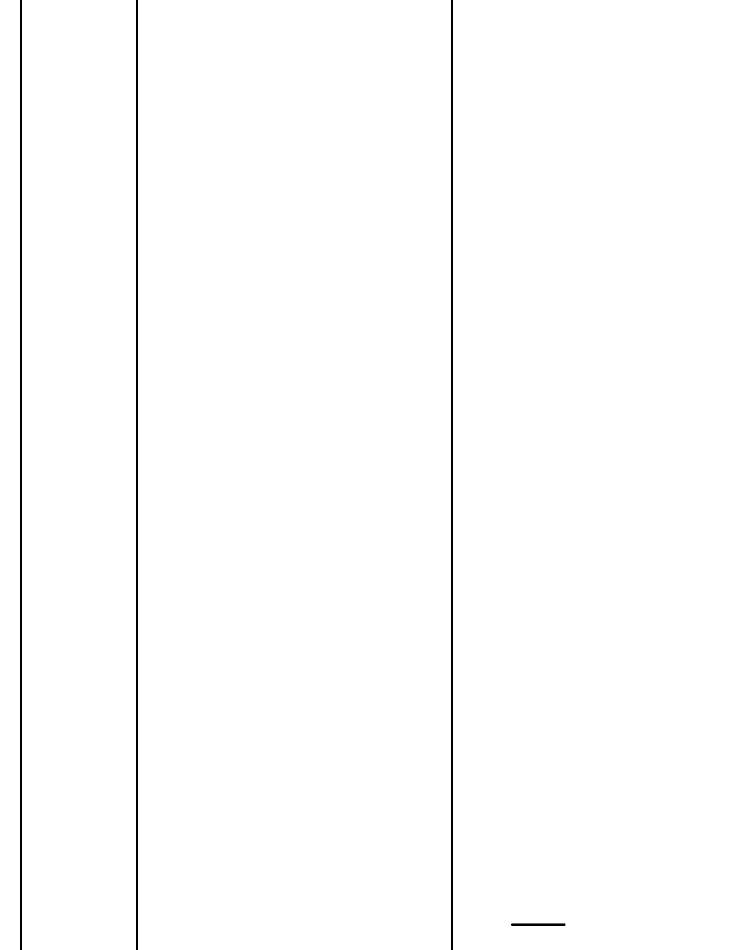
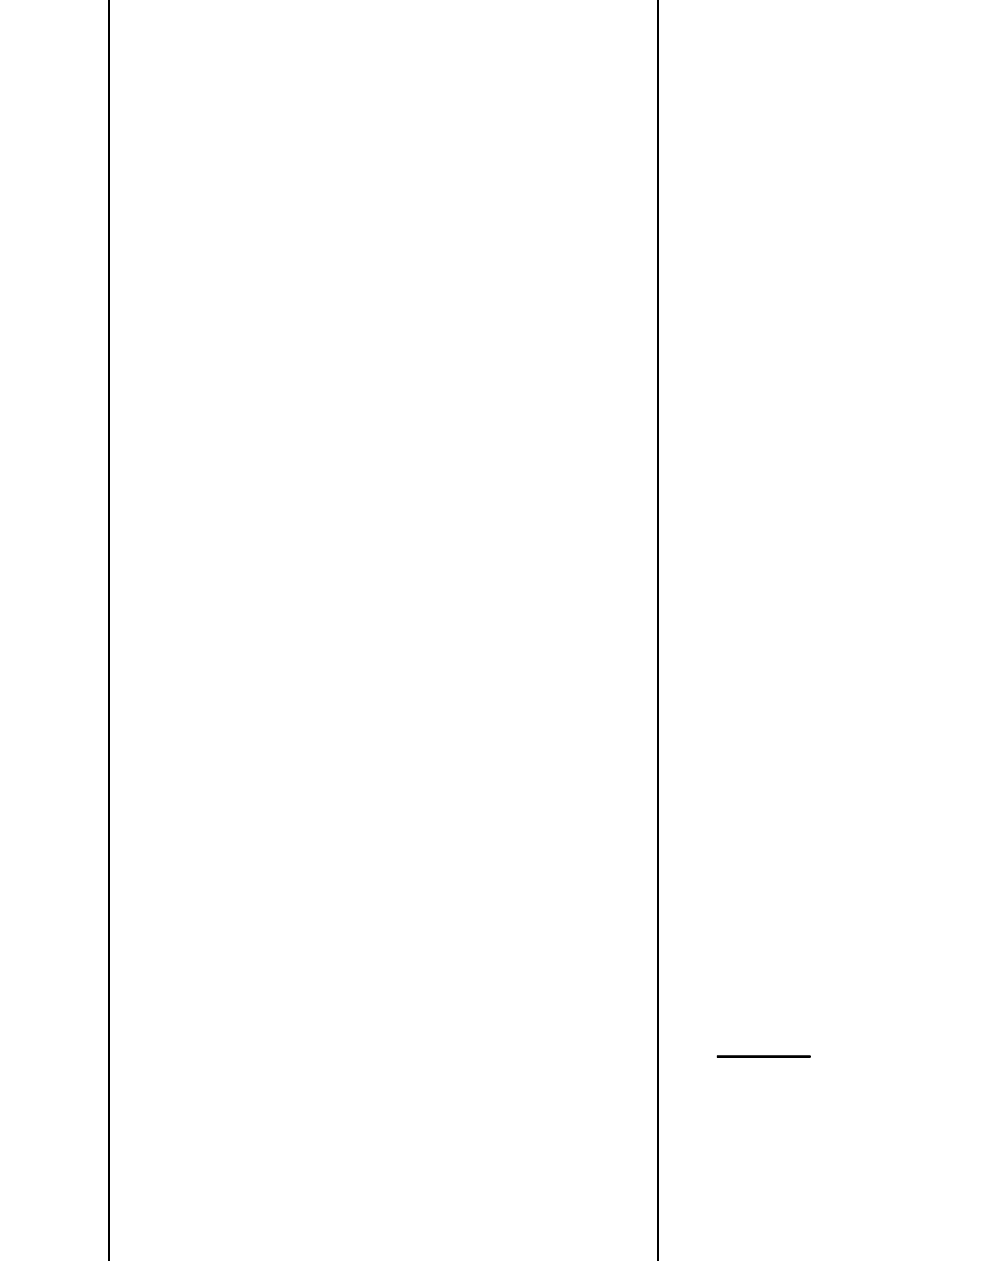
circle: (538, 924) -> (764, 1056), moved

